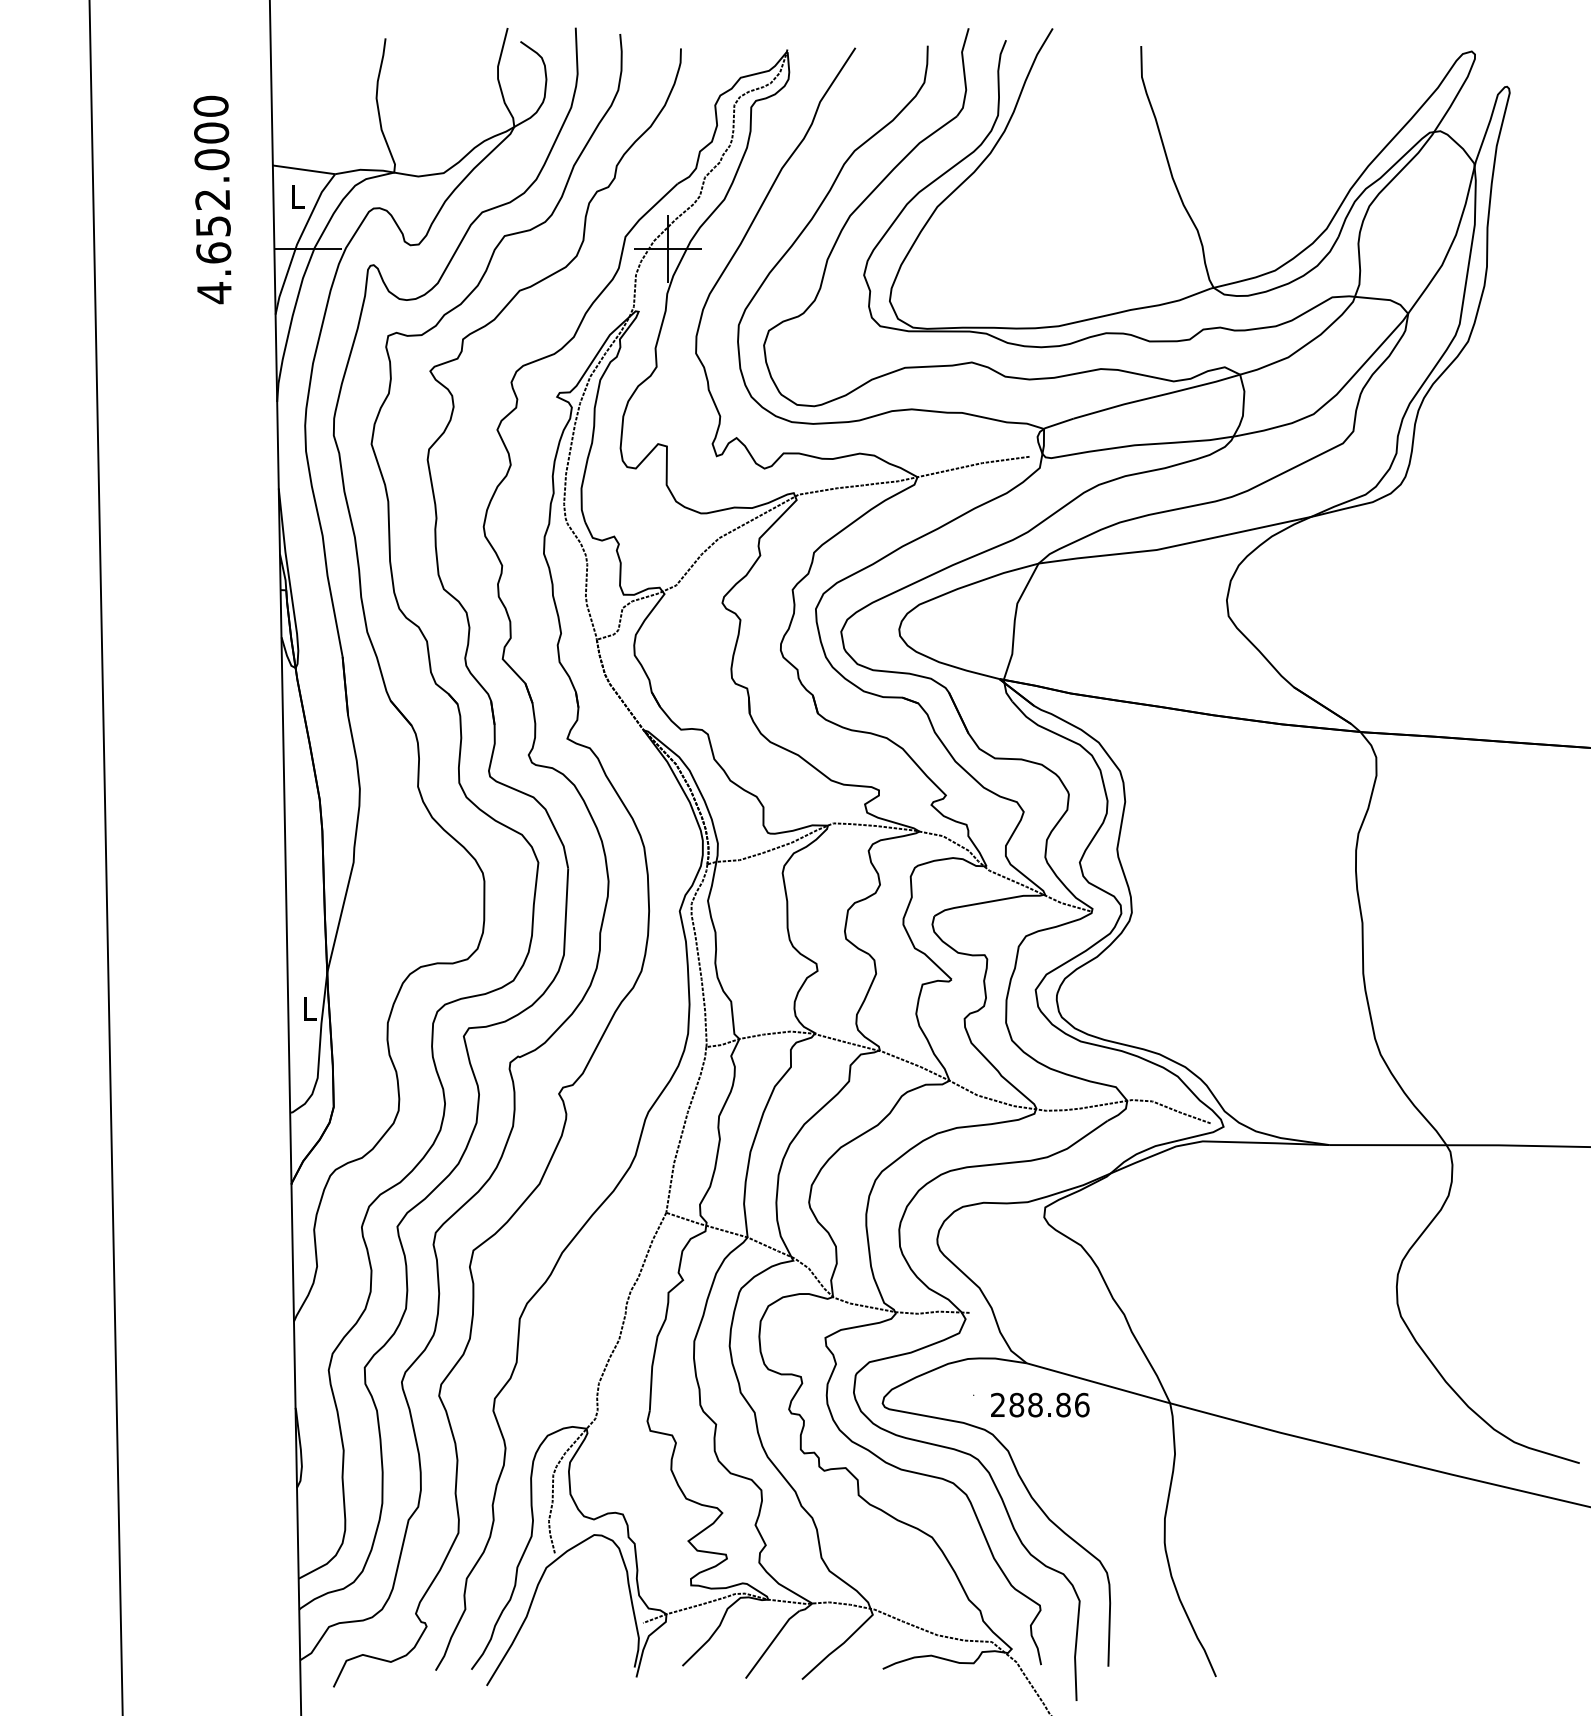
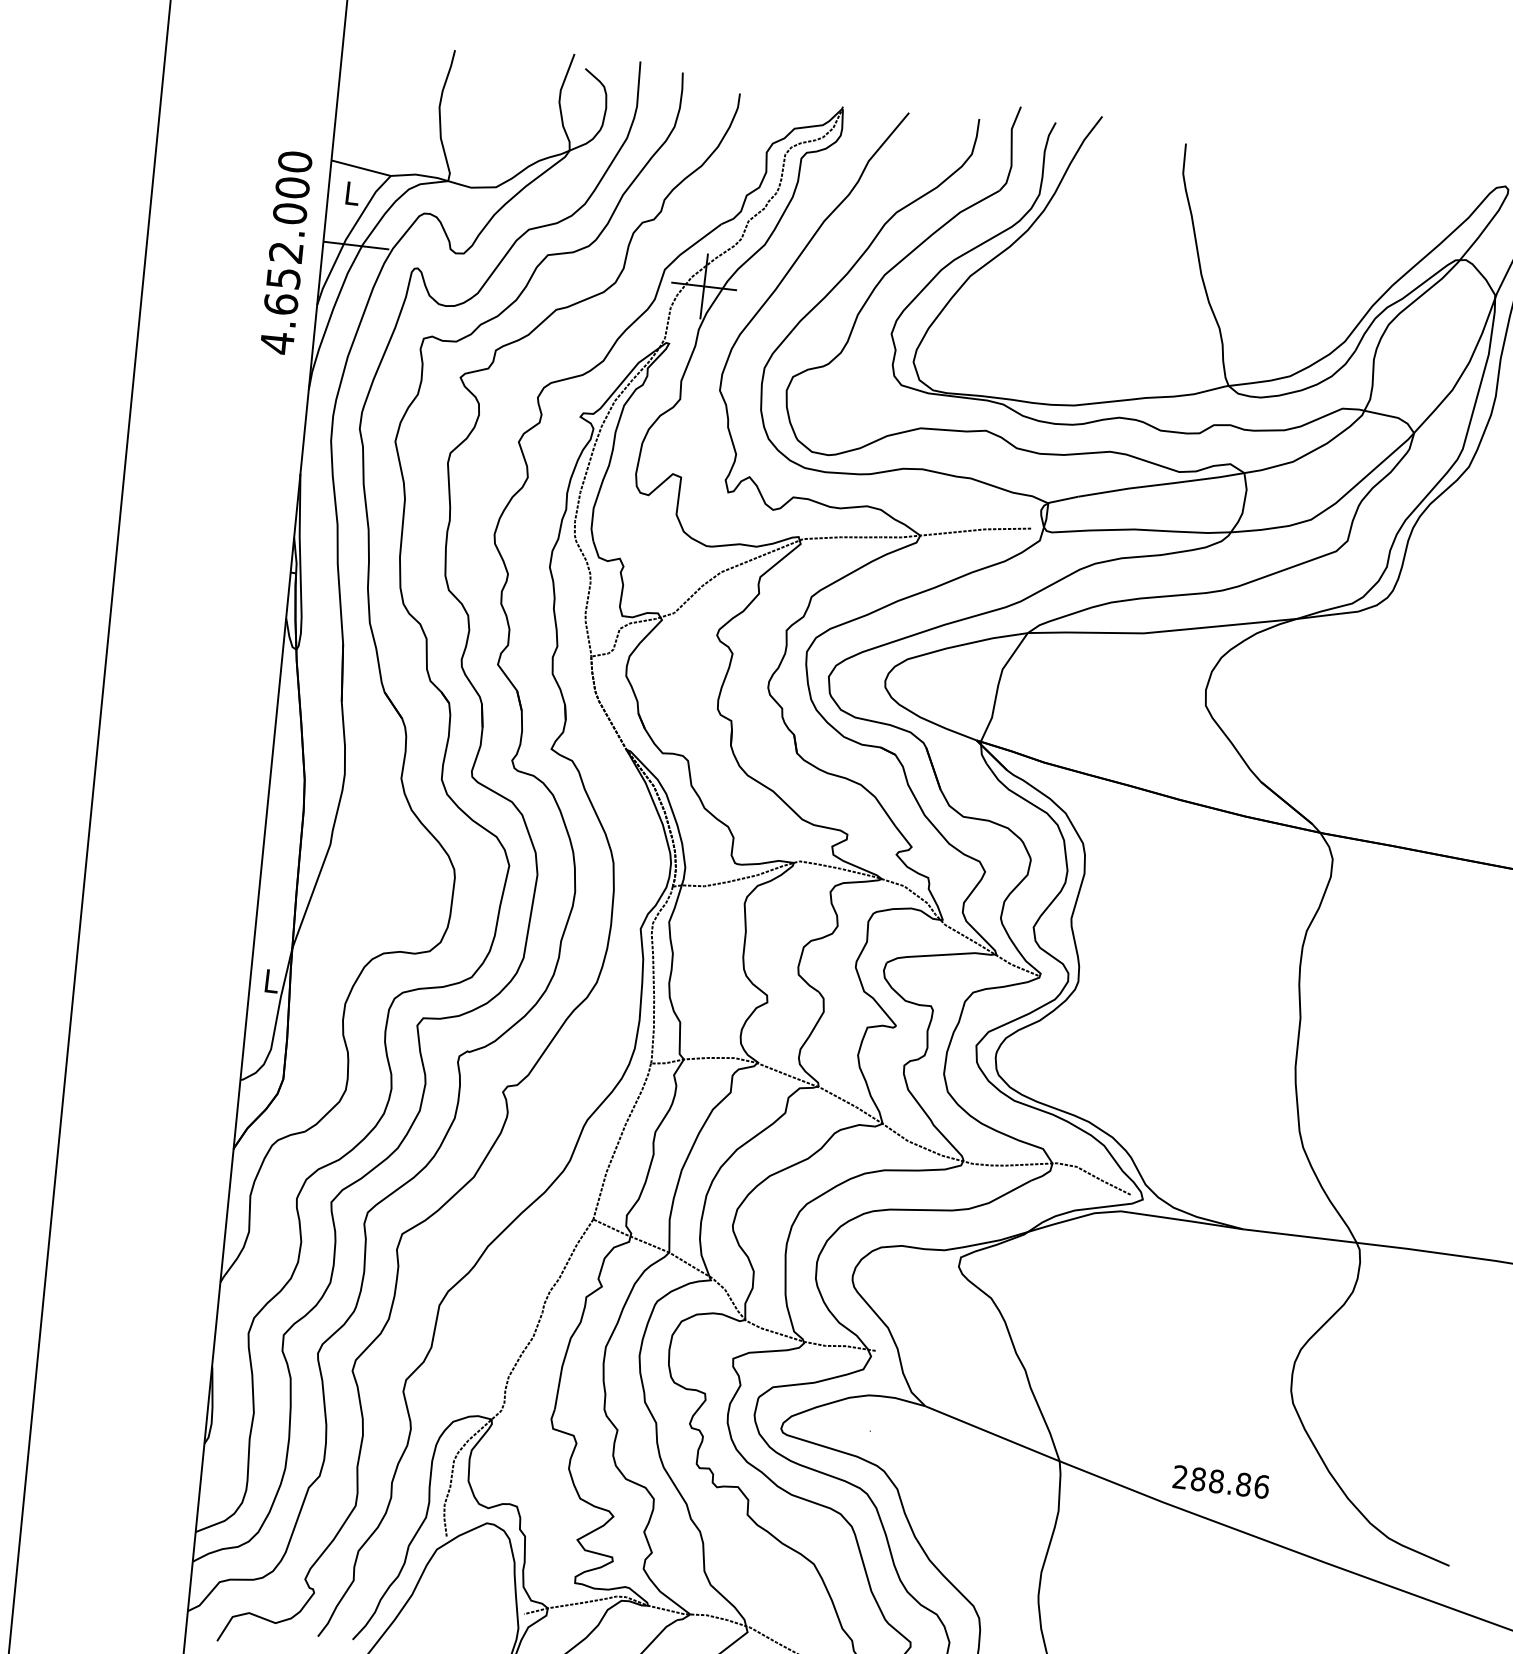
text: (212, 199) -> (285, 252), moved
text: (1040, 1404) -> (1221, 1481), moved

